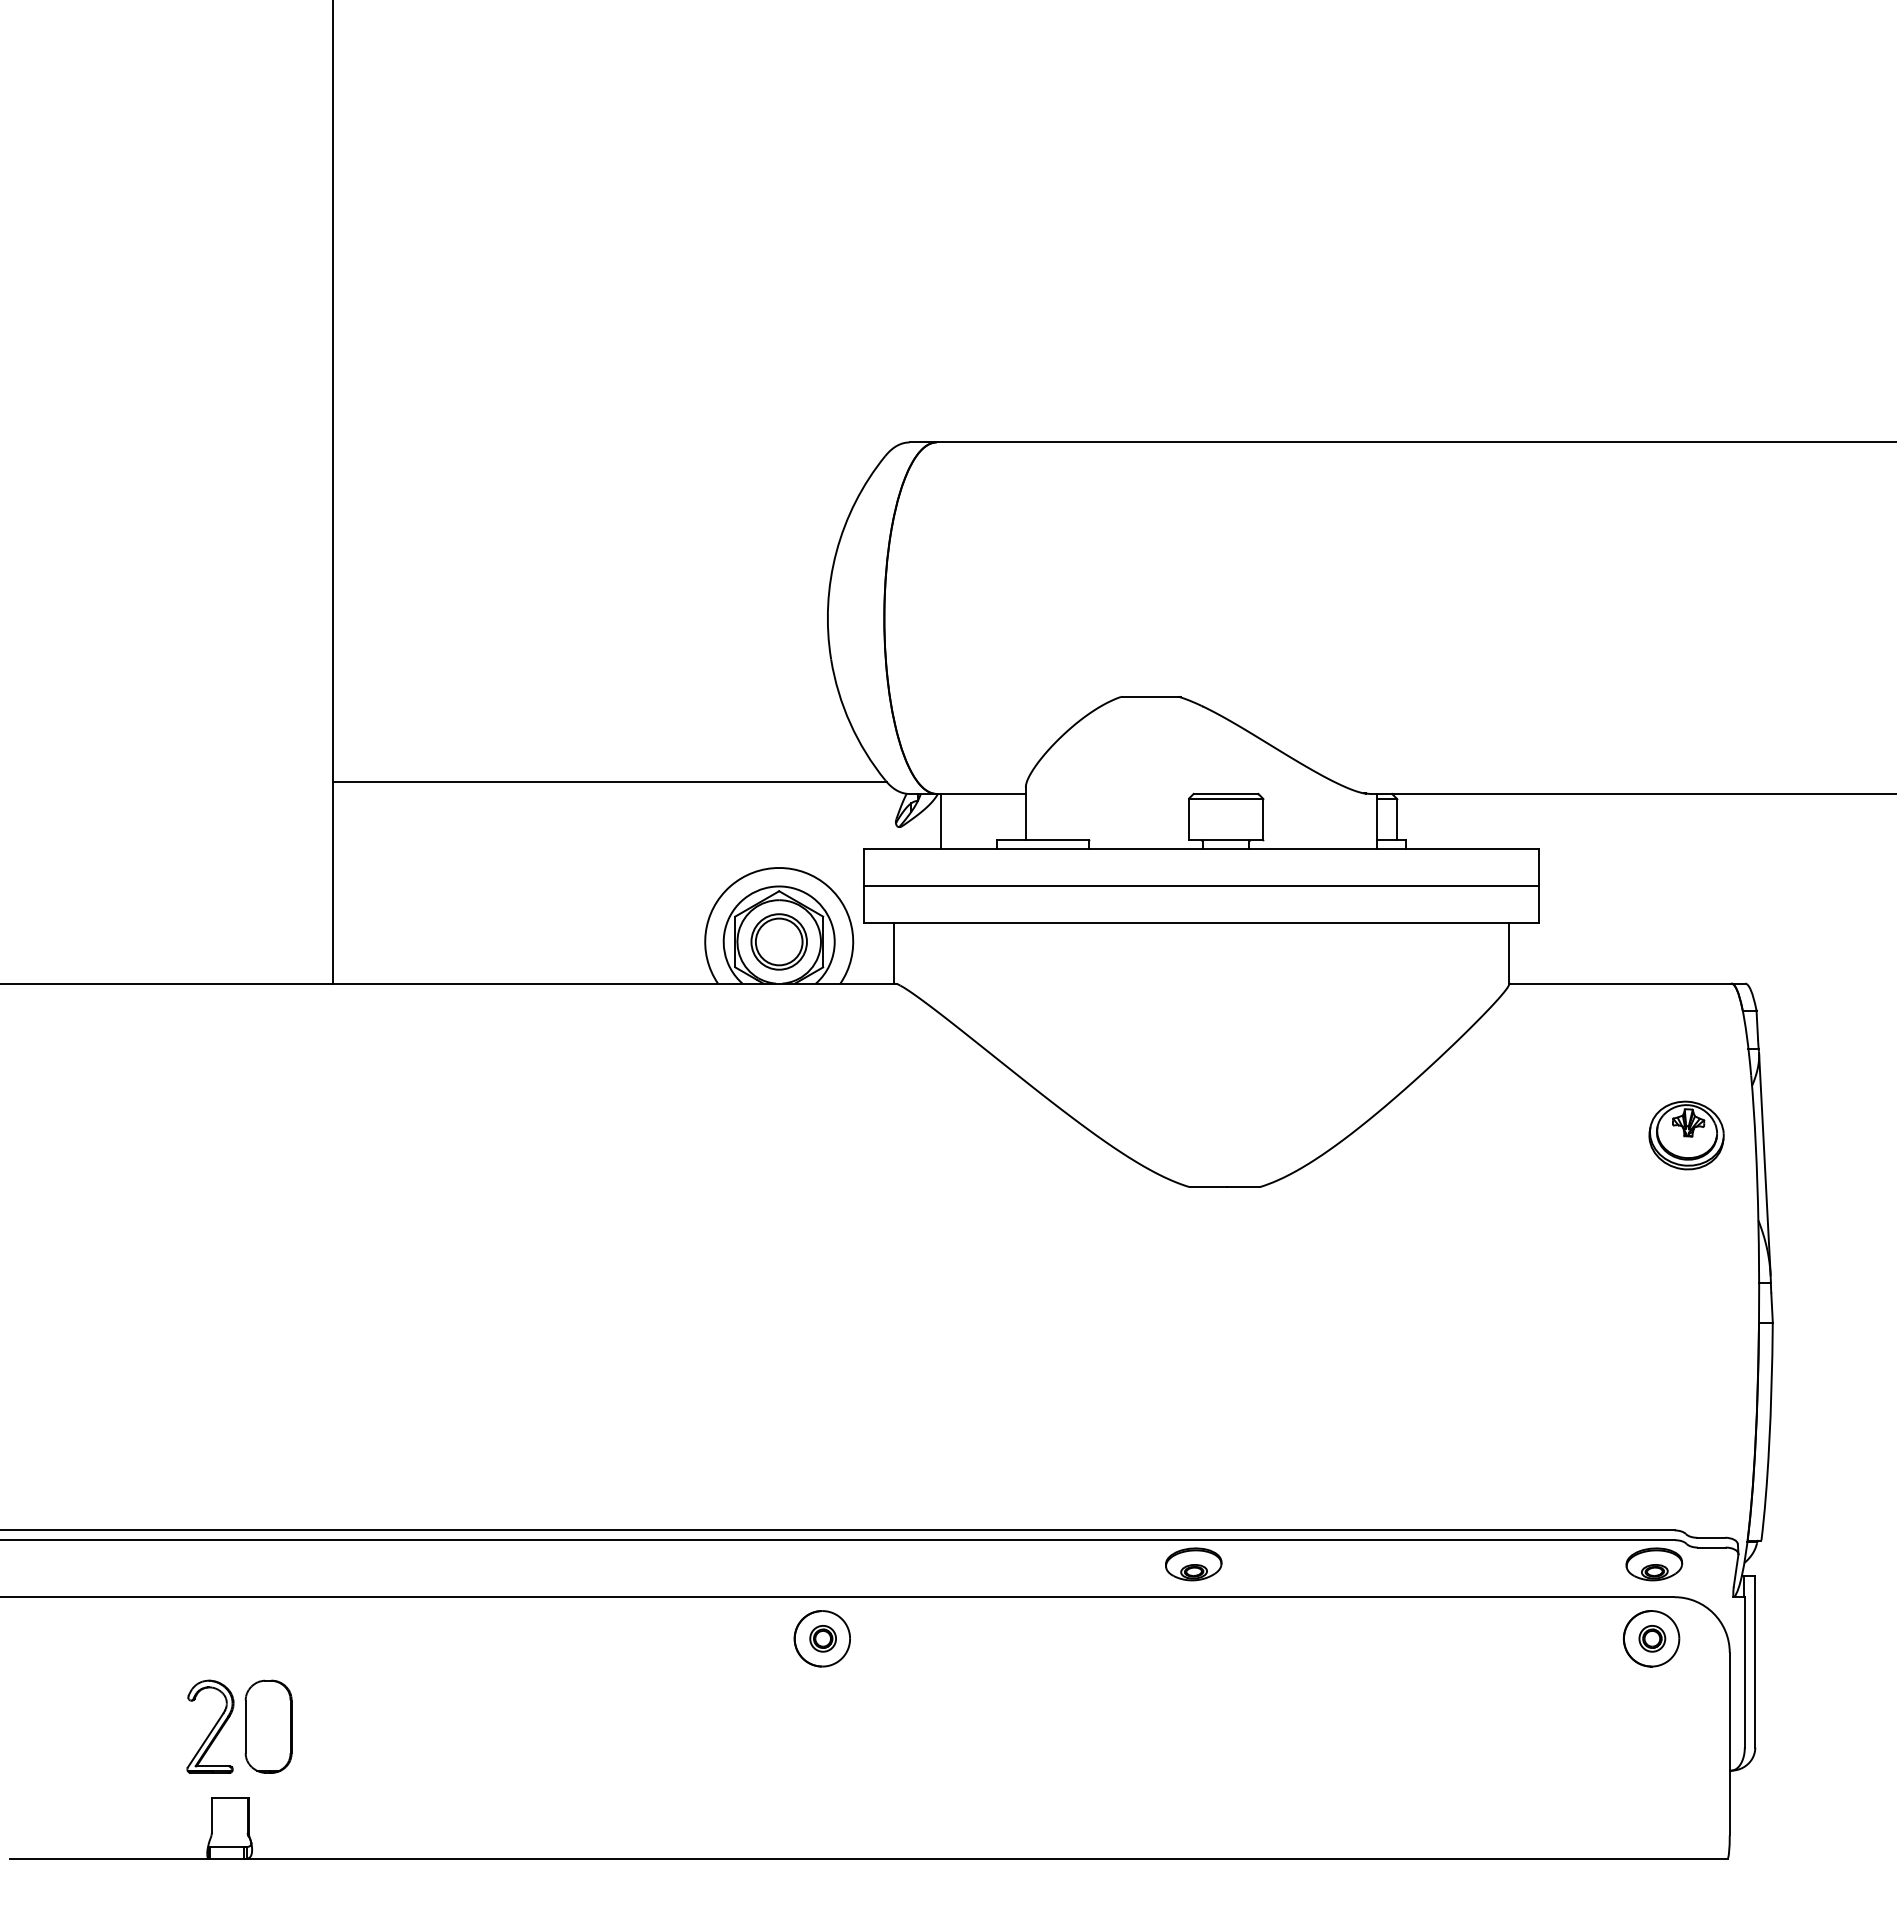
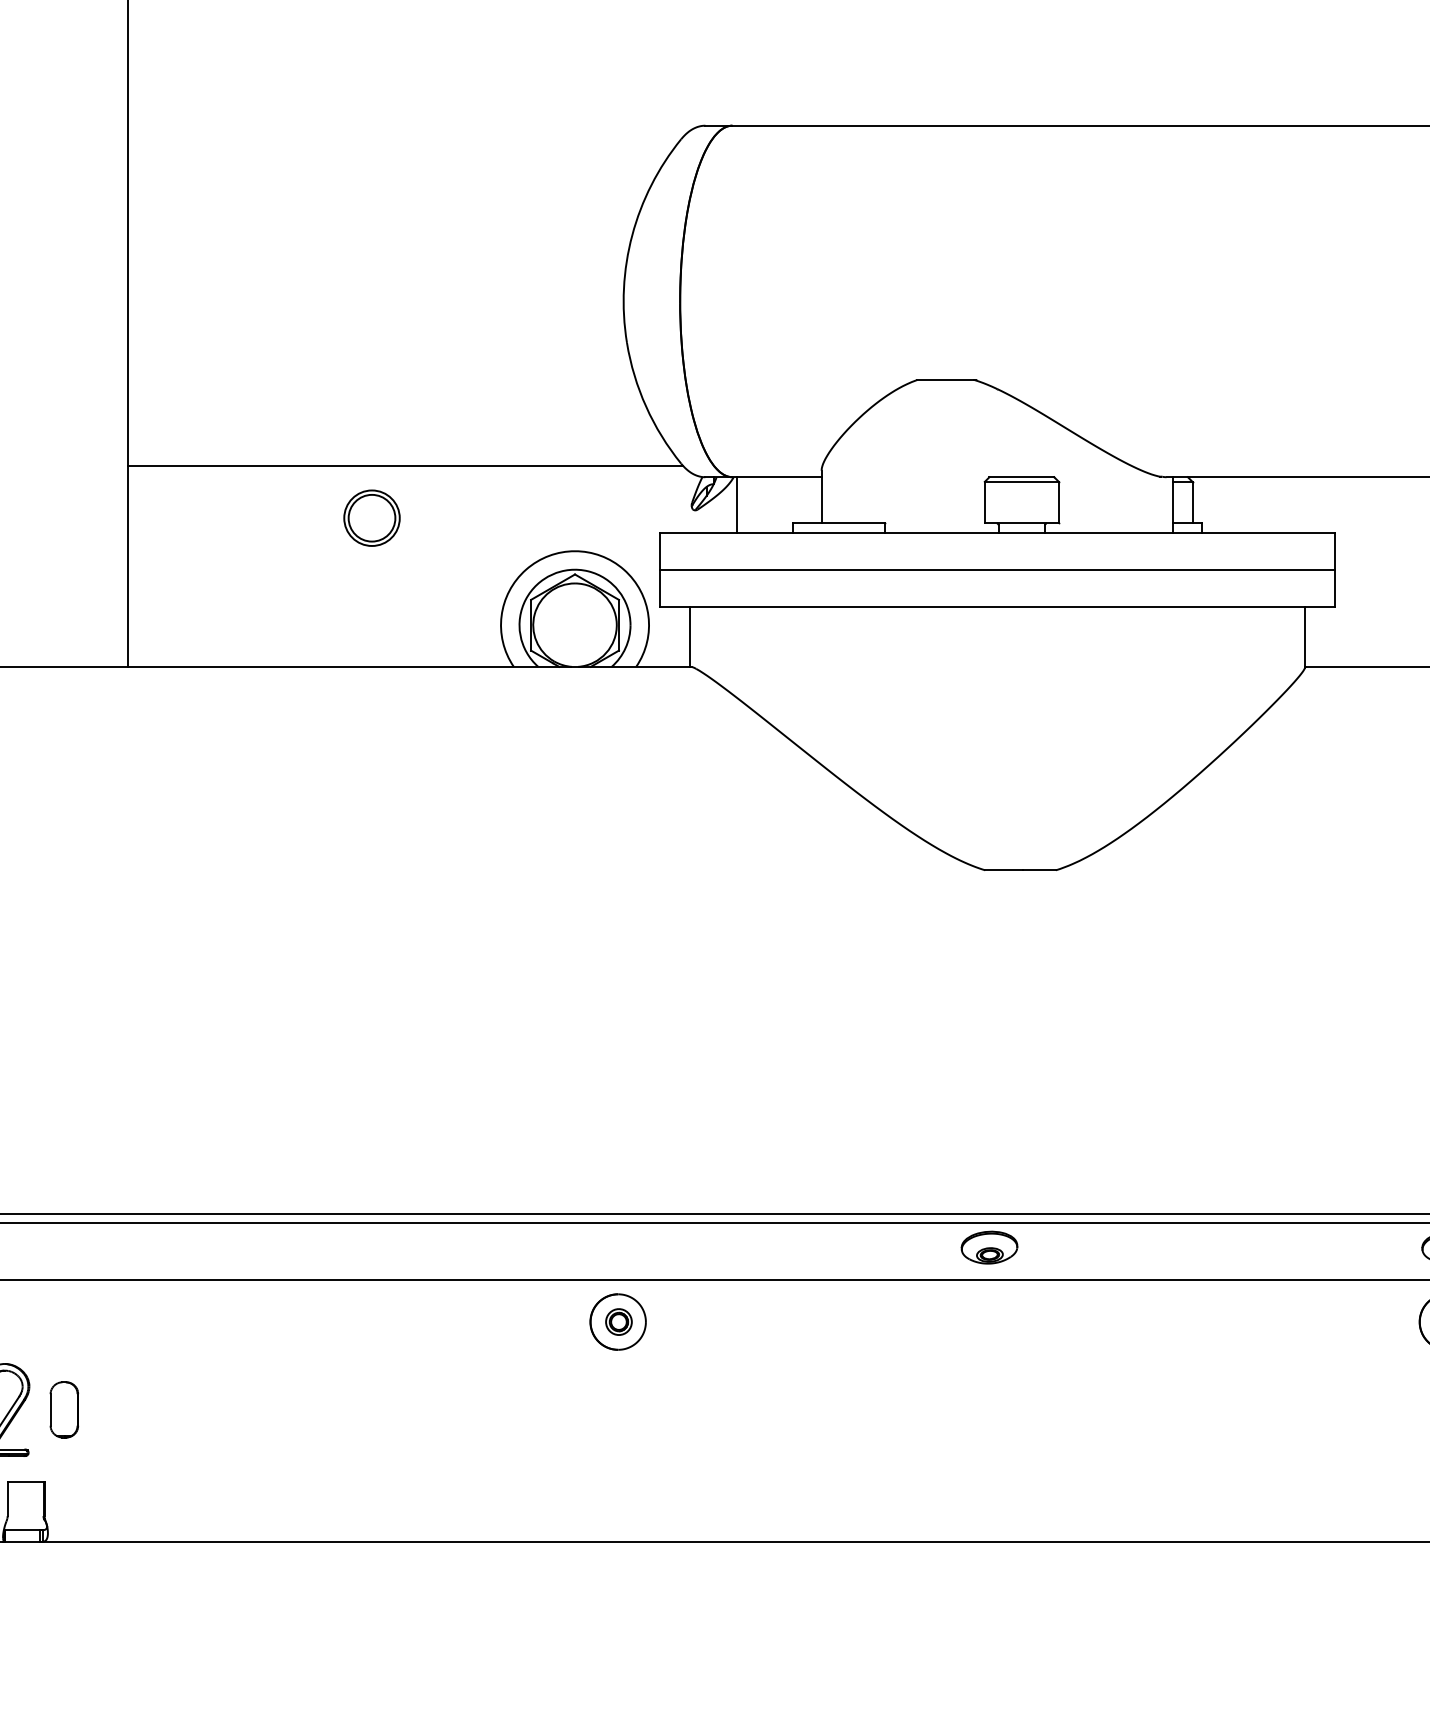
part: (778, 941) -> (371, 517), moved
part: (268, 1726) -> (64, 1409), size x0.6

